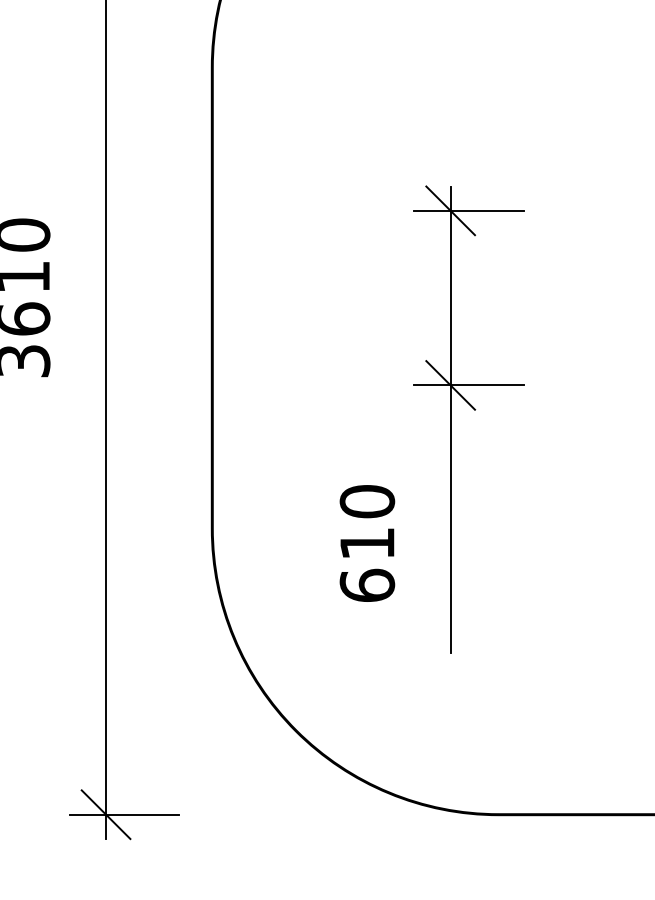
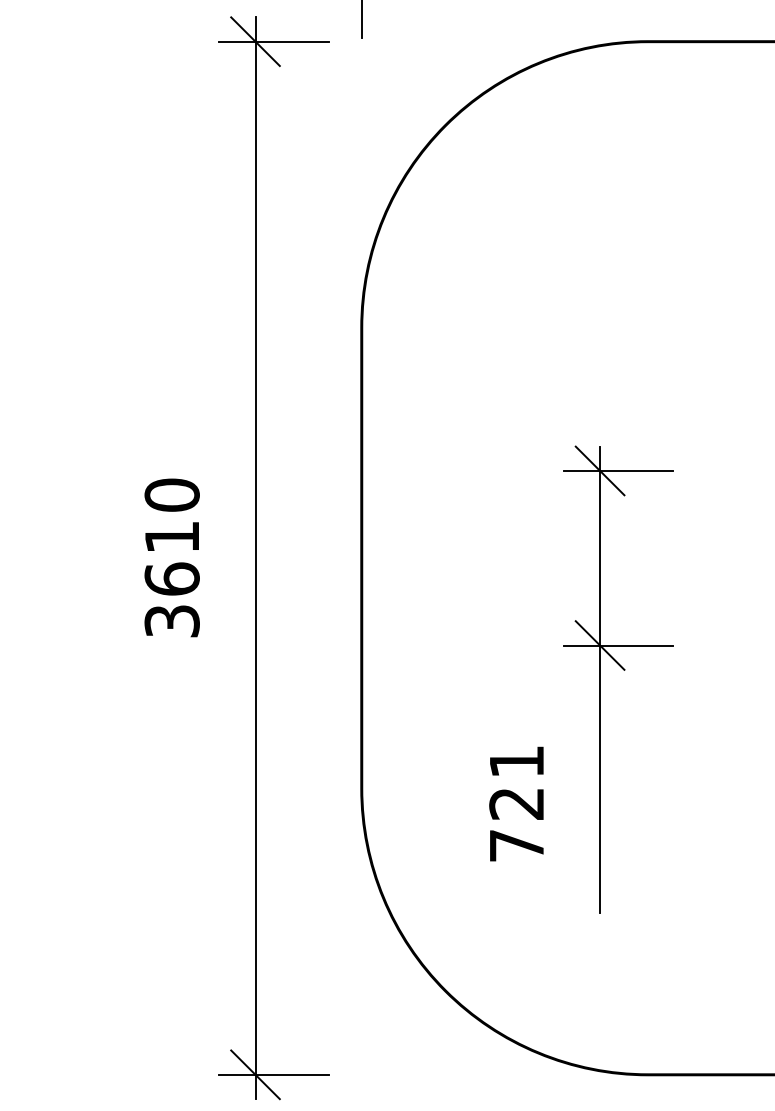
text: (367, 543) -> (516, 803), 610 -> 721

